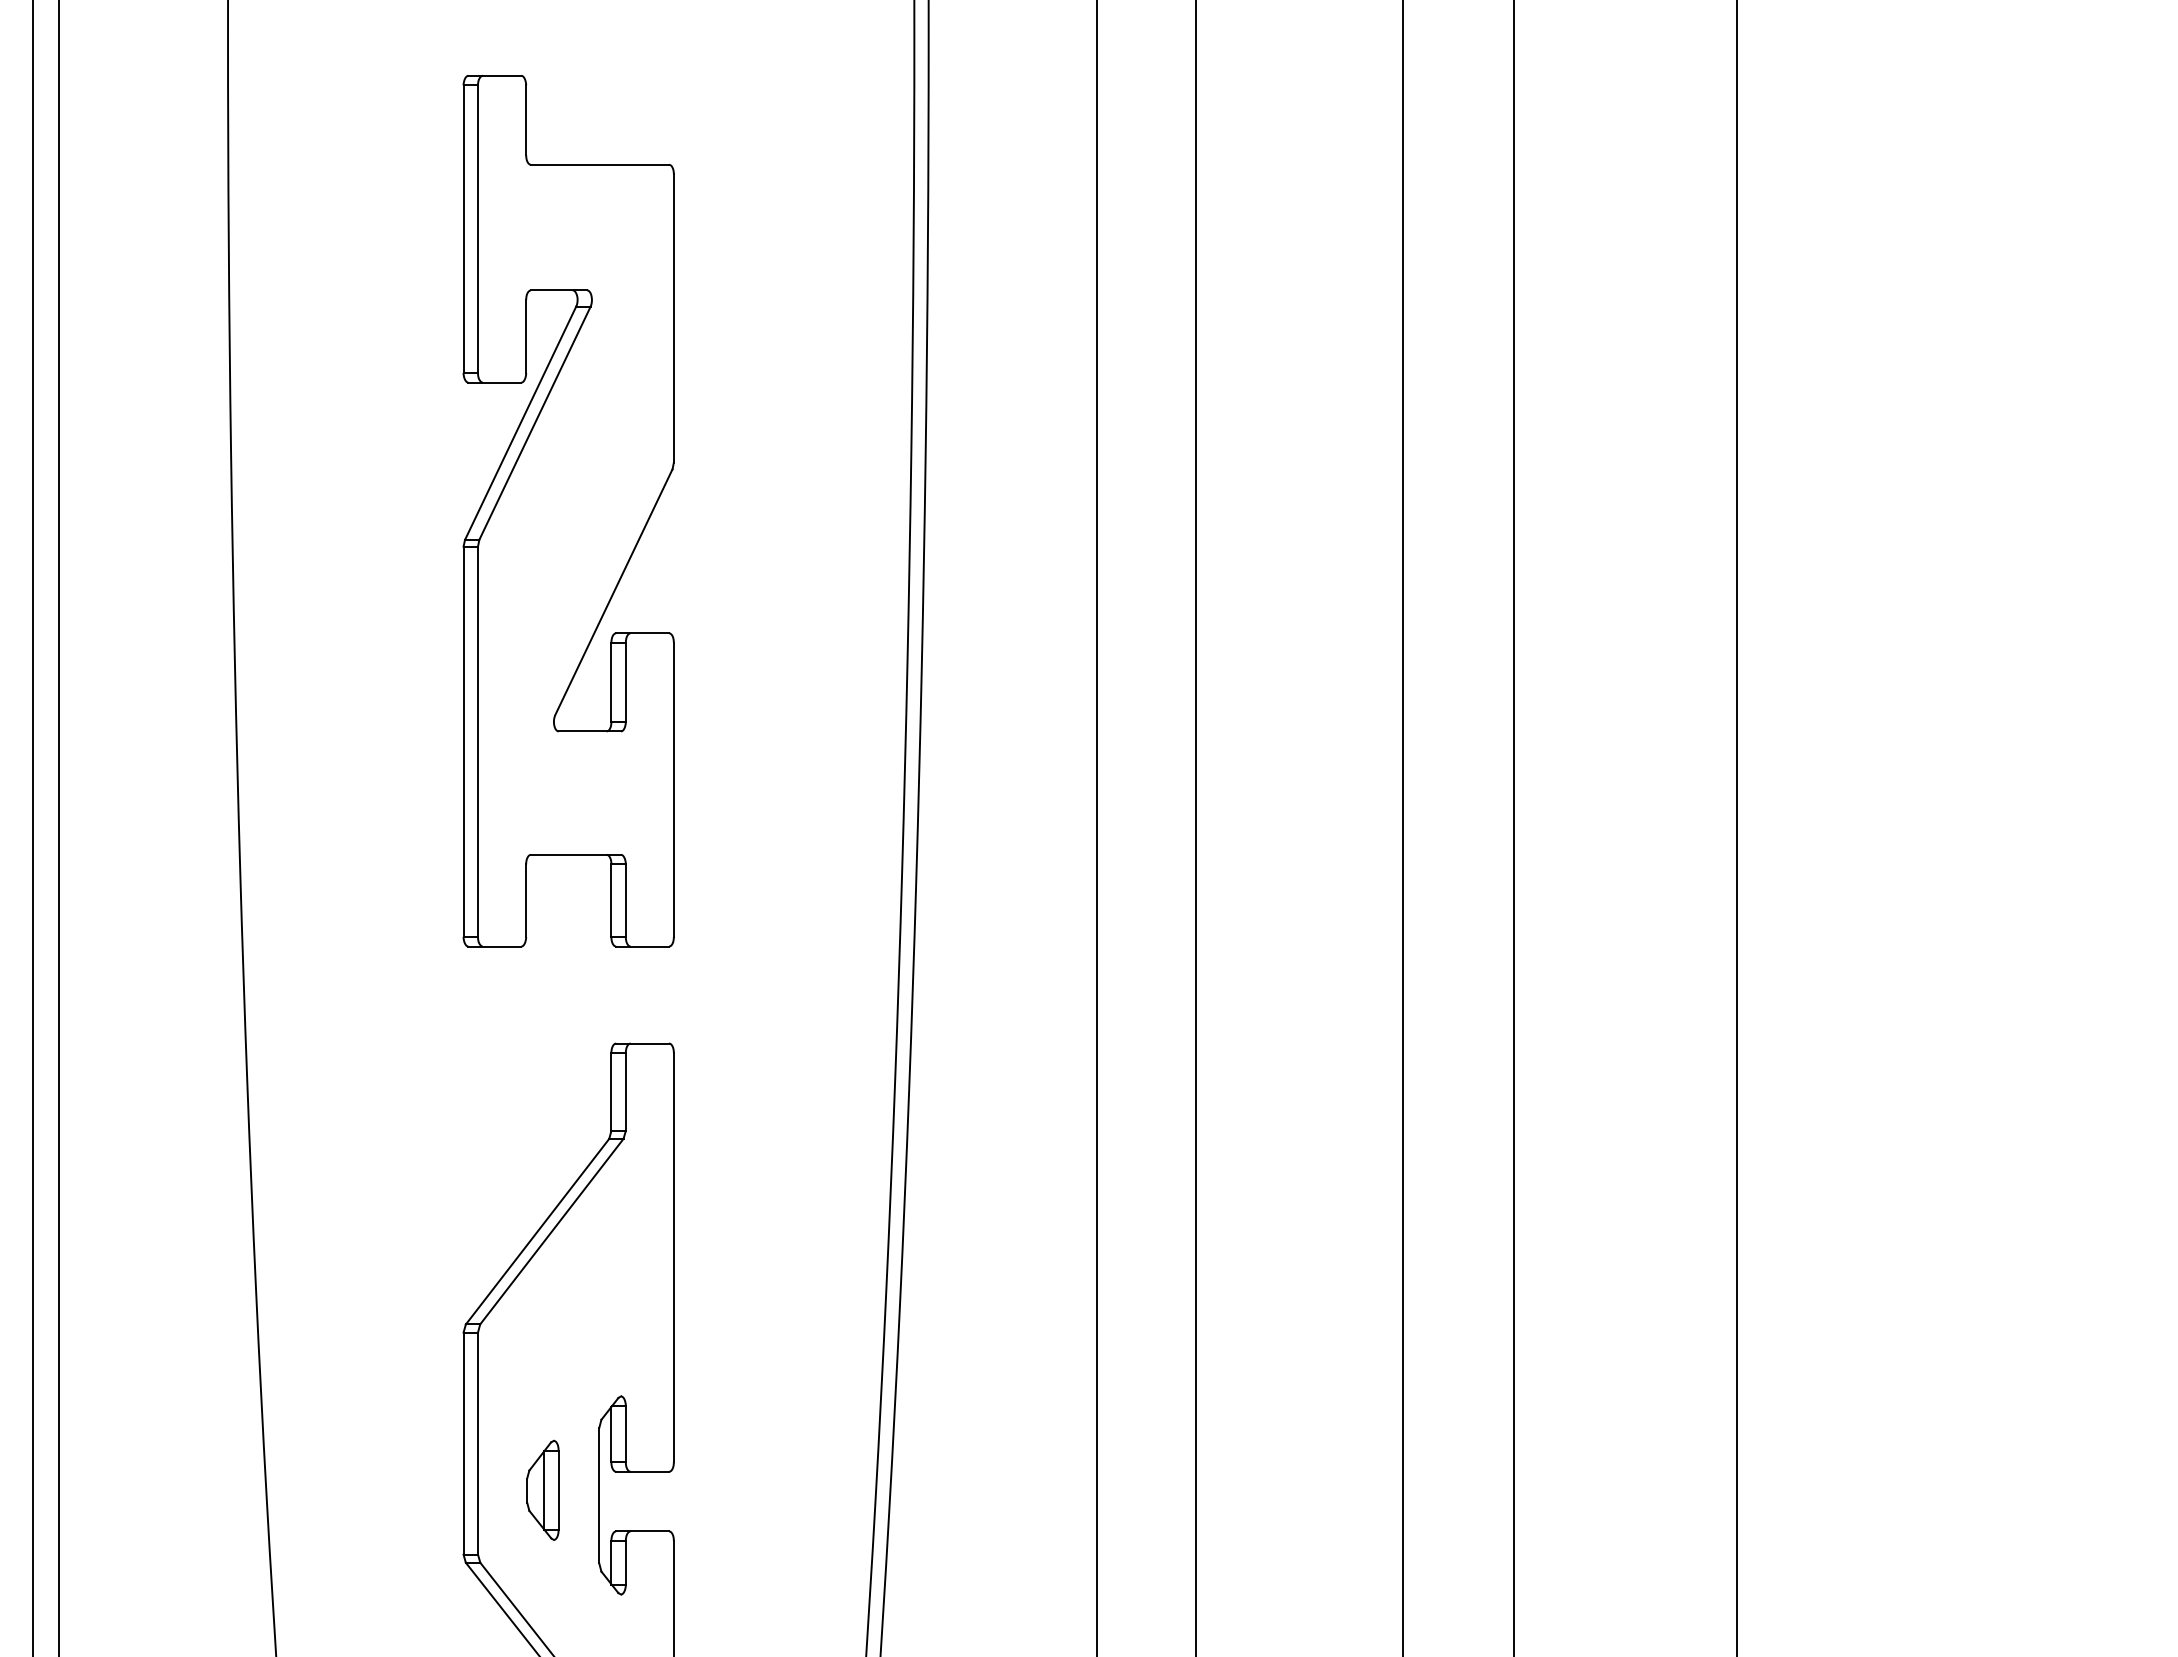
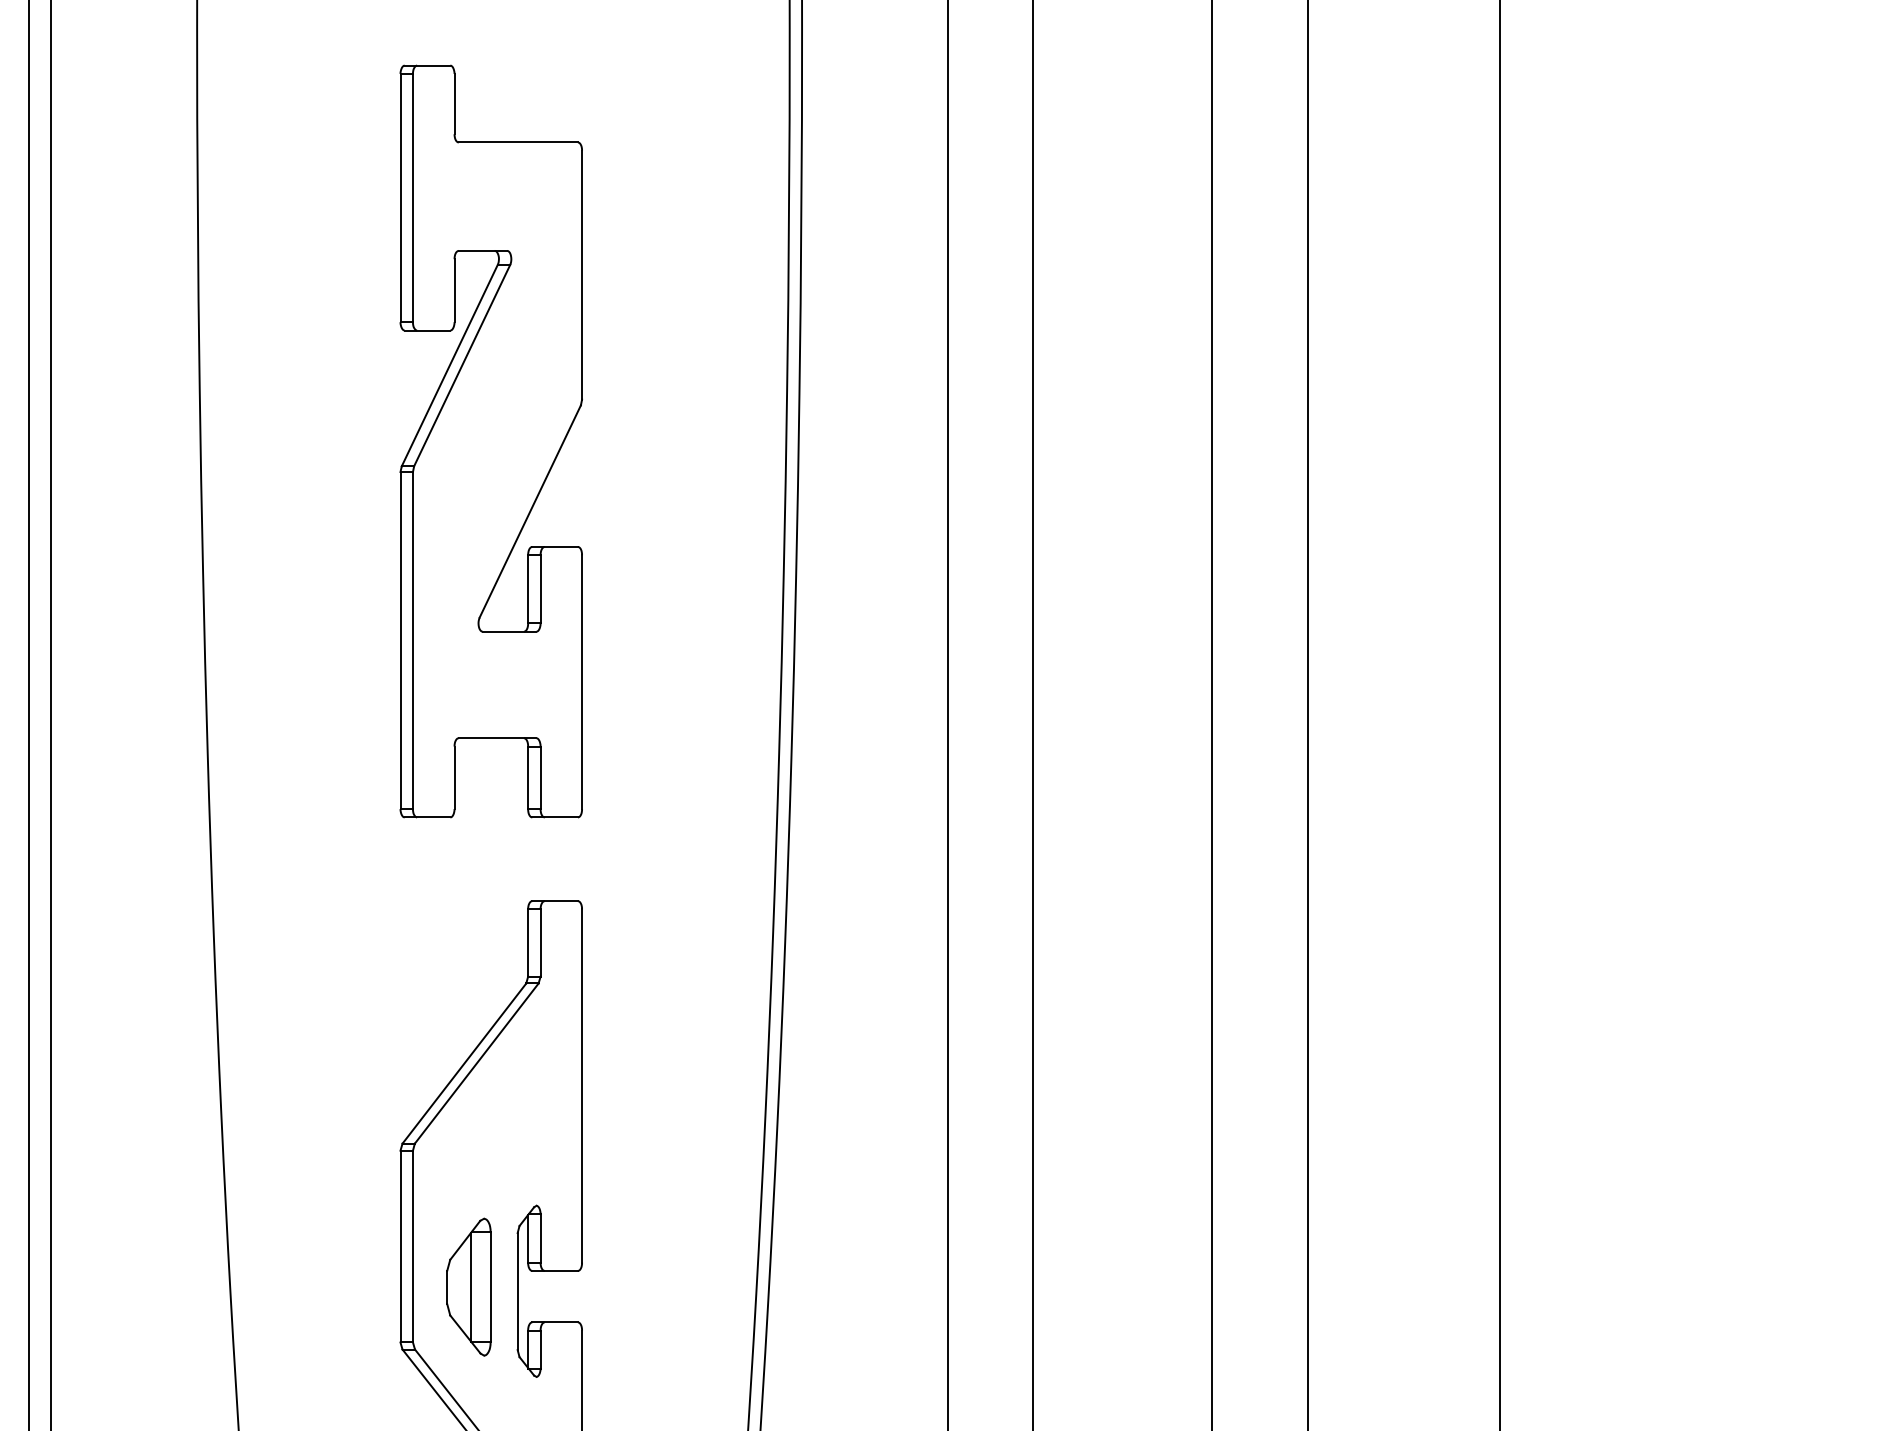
part: (542, 1489) -> (468, 1286), size x1.6

